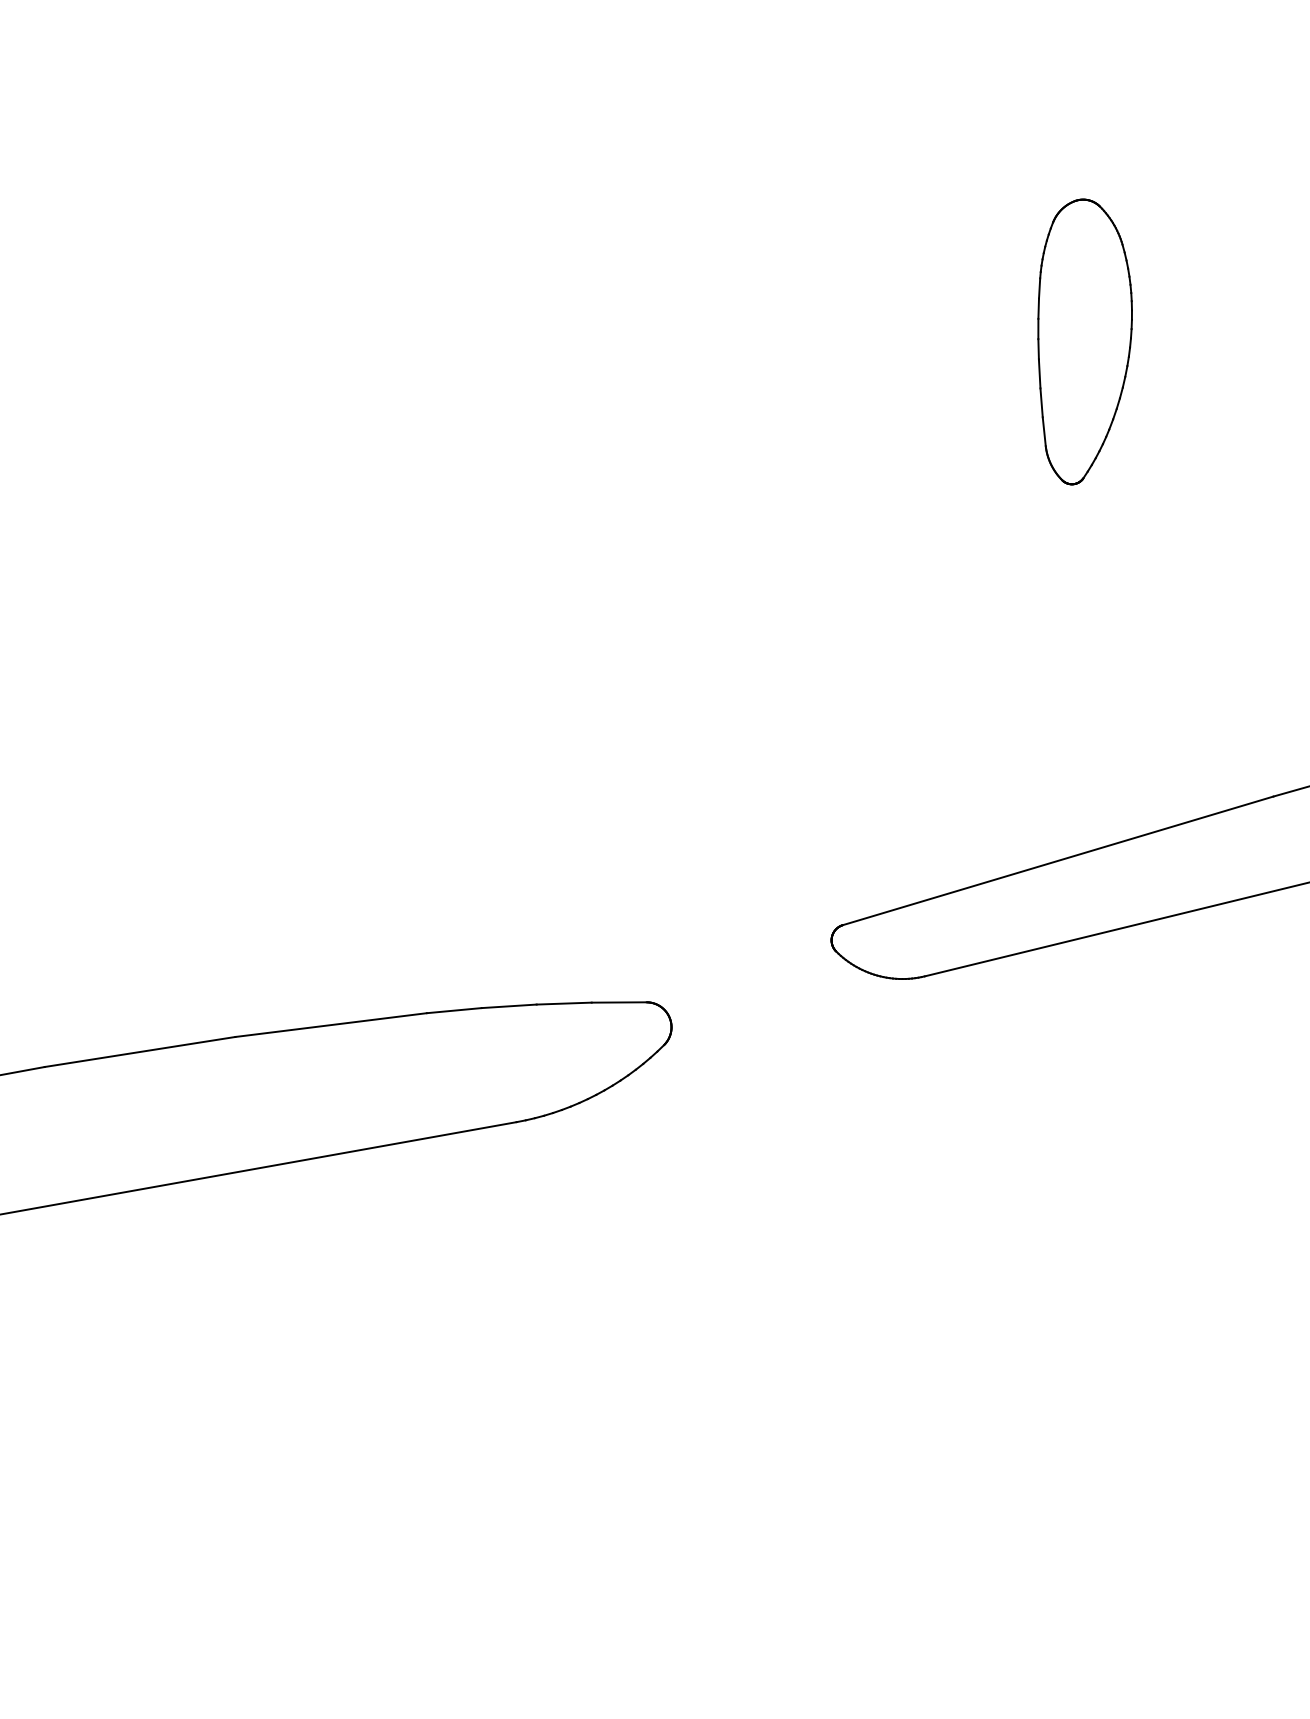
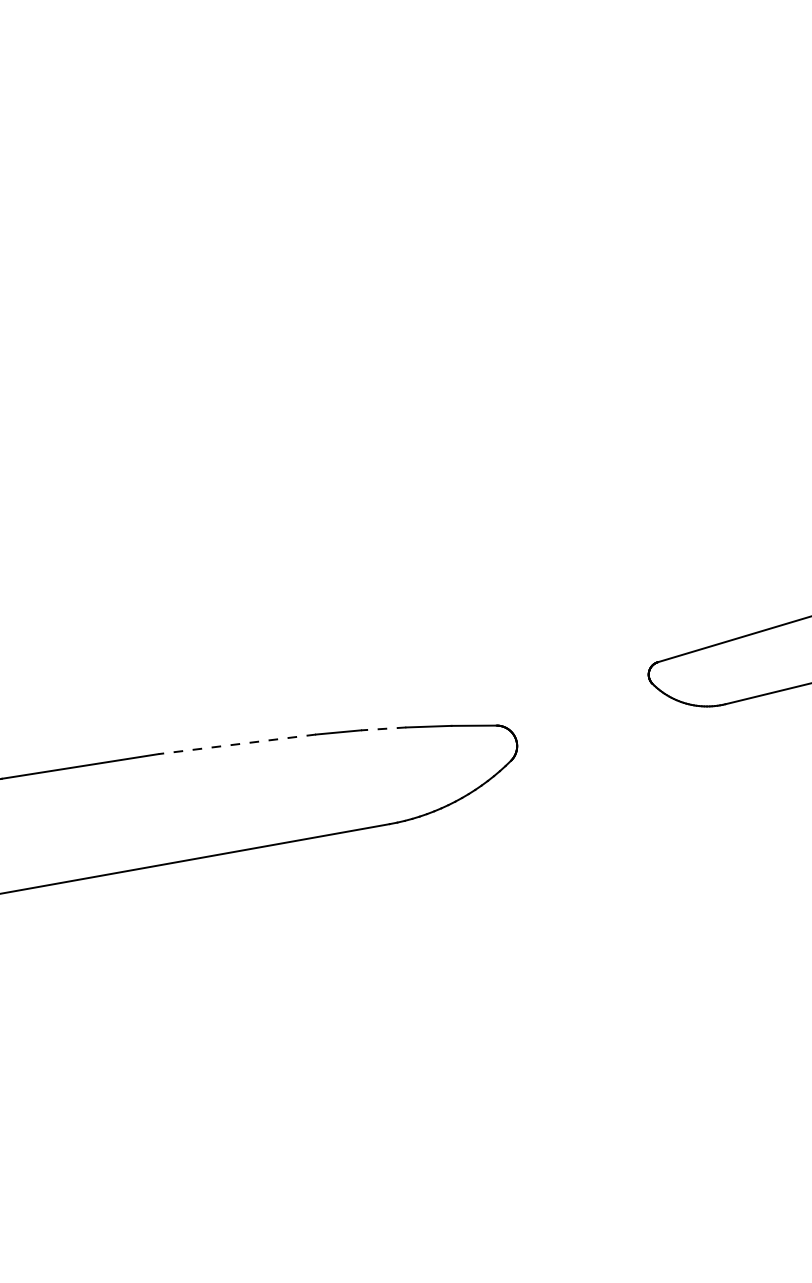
line: (509, 1006) -> (383, 729), solid -> dashed
line: (331, 1025) -> (237, 744), solid -> dashed

